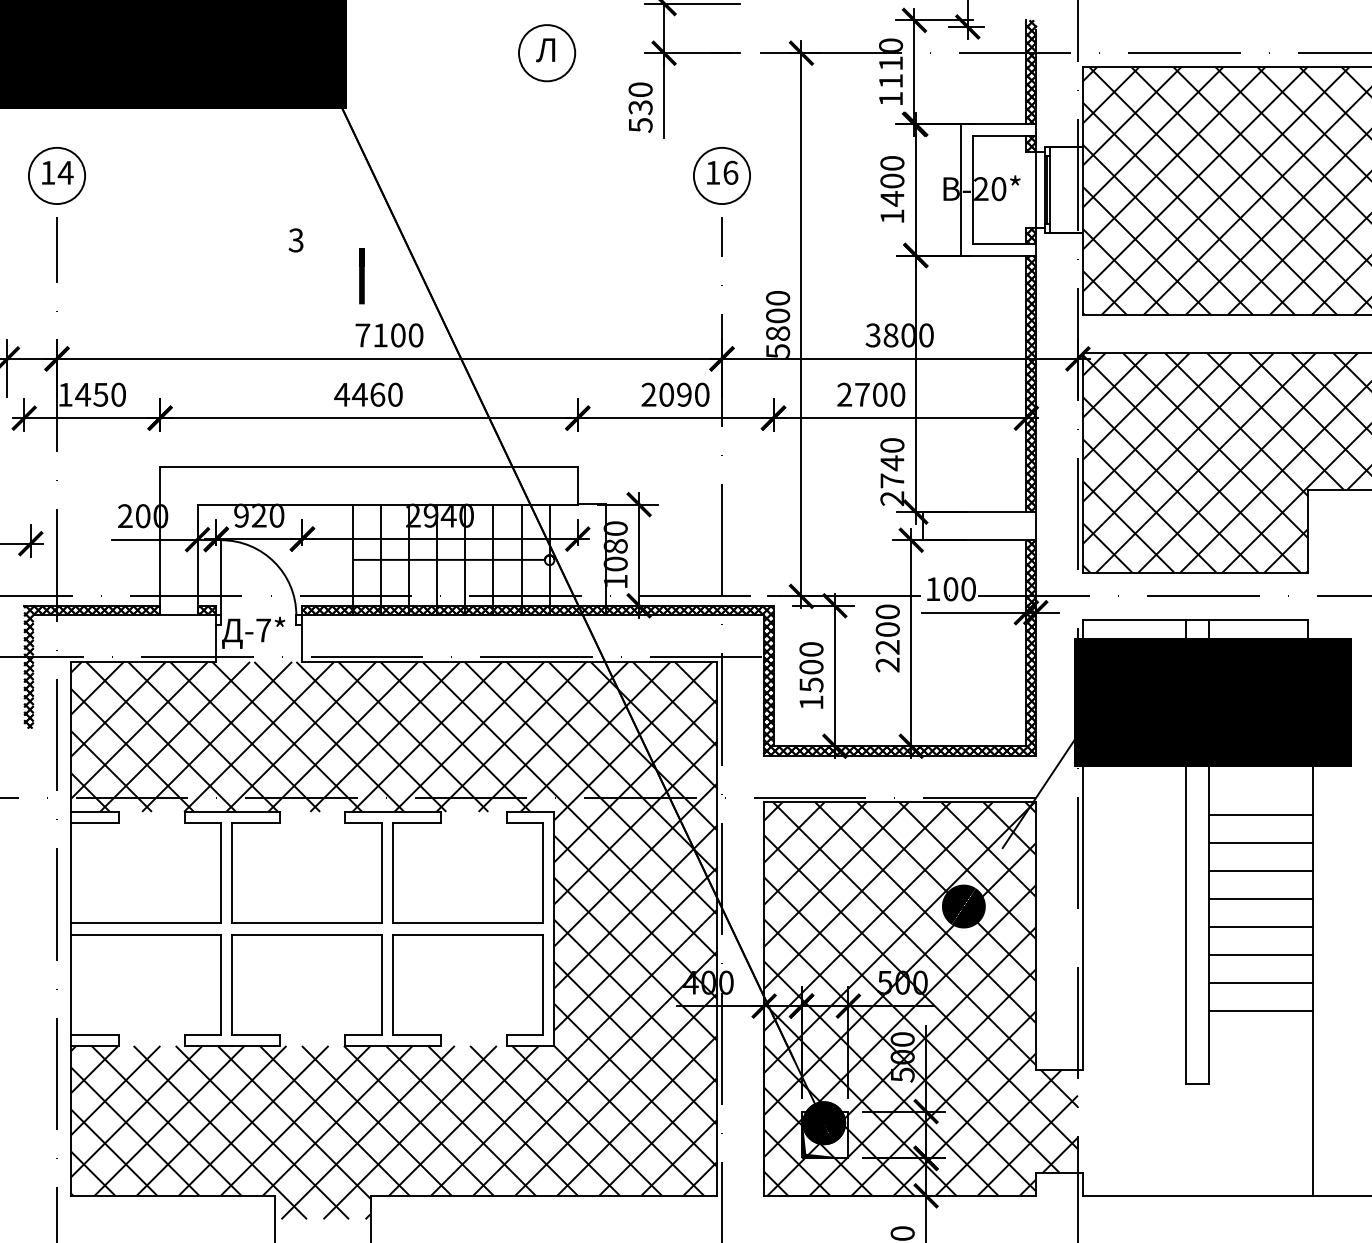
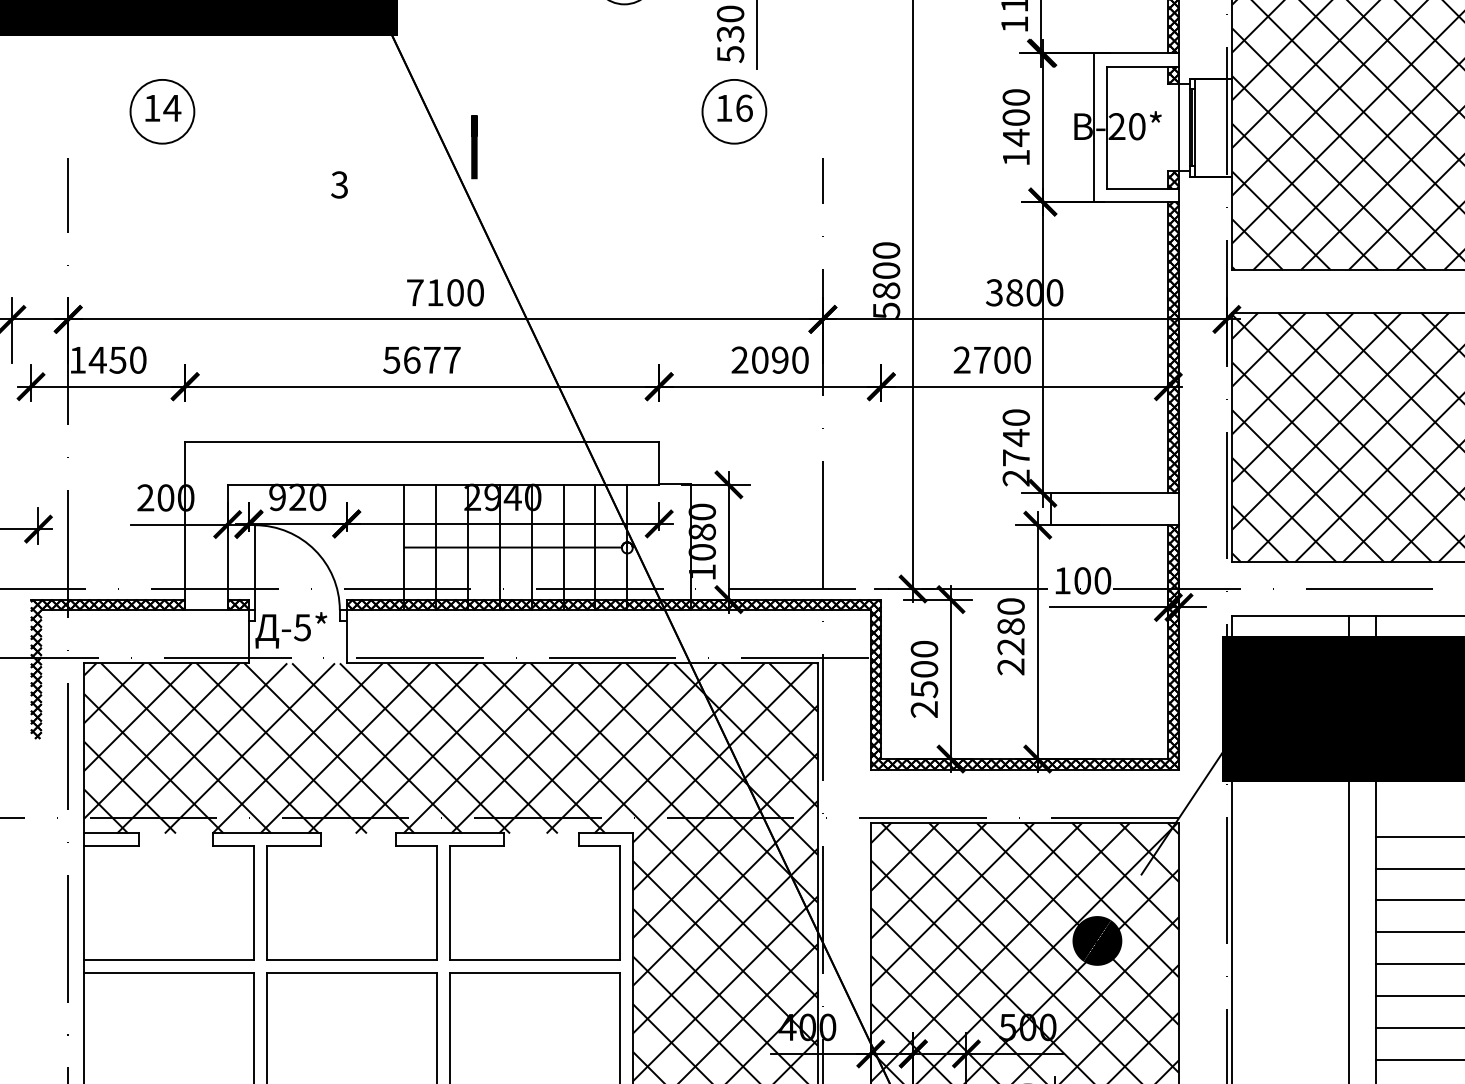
part: (56, 175) -> (161, 111), moved
part: (721, 175) -> (733, 111), moved
line: (361, 276) -> (473, 147), moved
text: (368, 394) -> (421, 359), 4460 -> 5677
text: (887, 629) -> (1010, 626), 2200 -> 2280
text: (263, 630) -> (302, 627), -7* -> -5*
text: (811, 702) -> (924, 709), 1500 -> 2500

